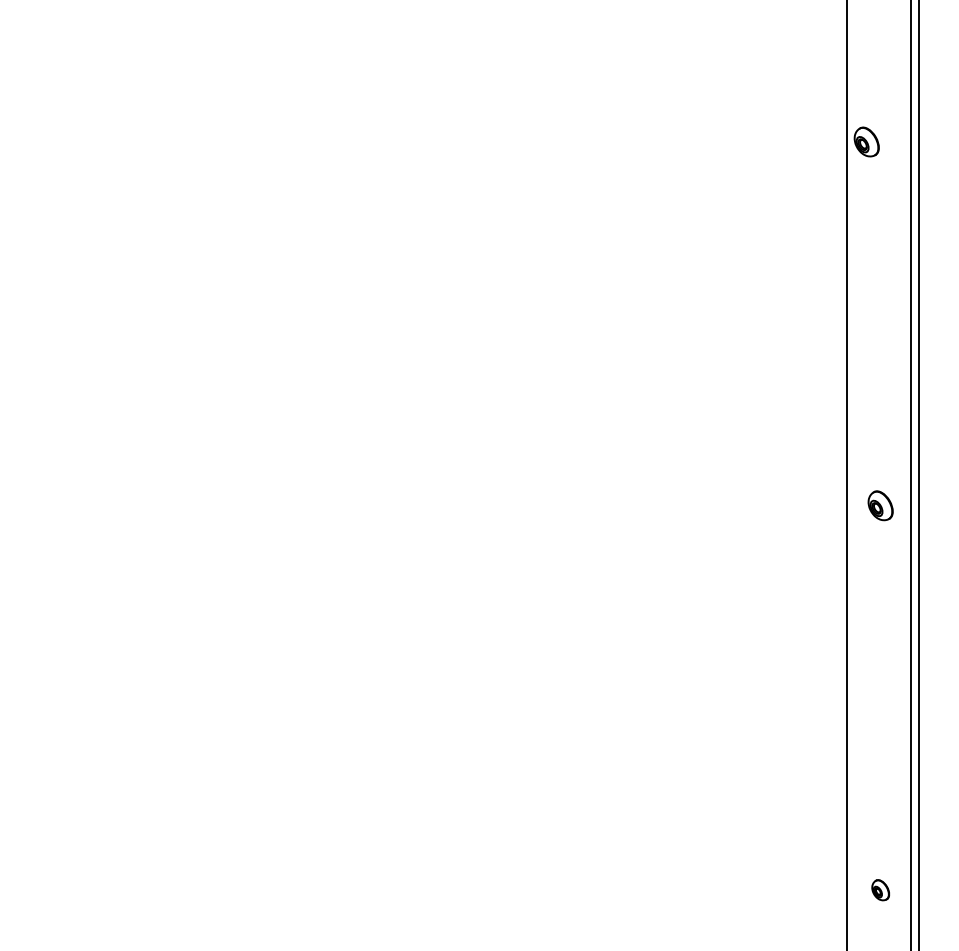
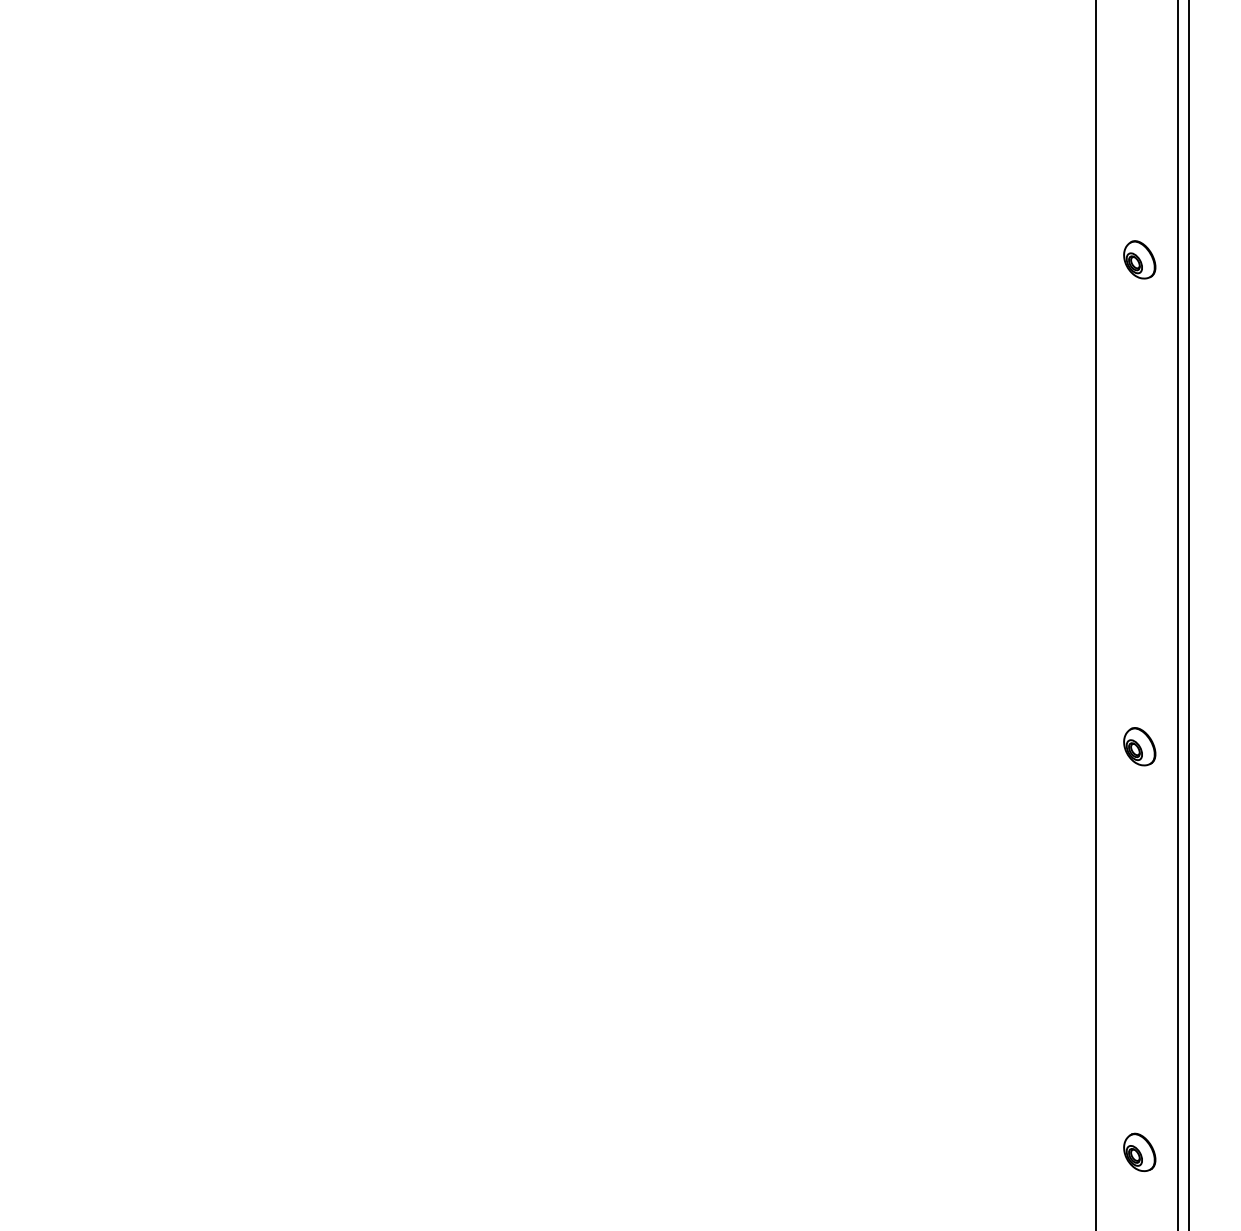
part: (866, 141) -> (1139, 259), moved
part: (880, 505) -> (1139, 746), moved
part: (880, 889) -> (1139, 1151), size x1.43

